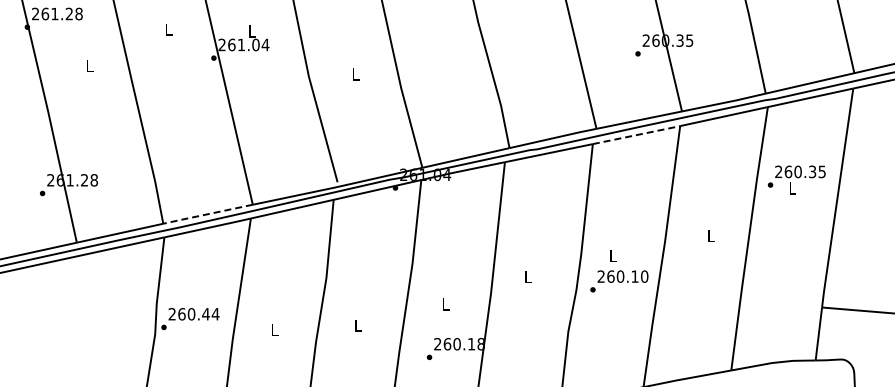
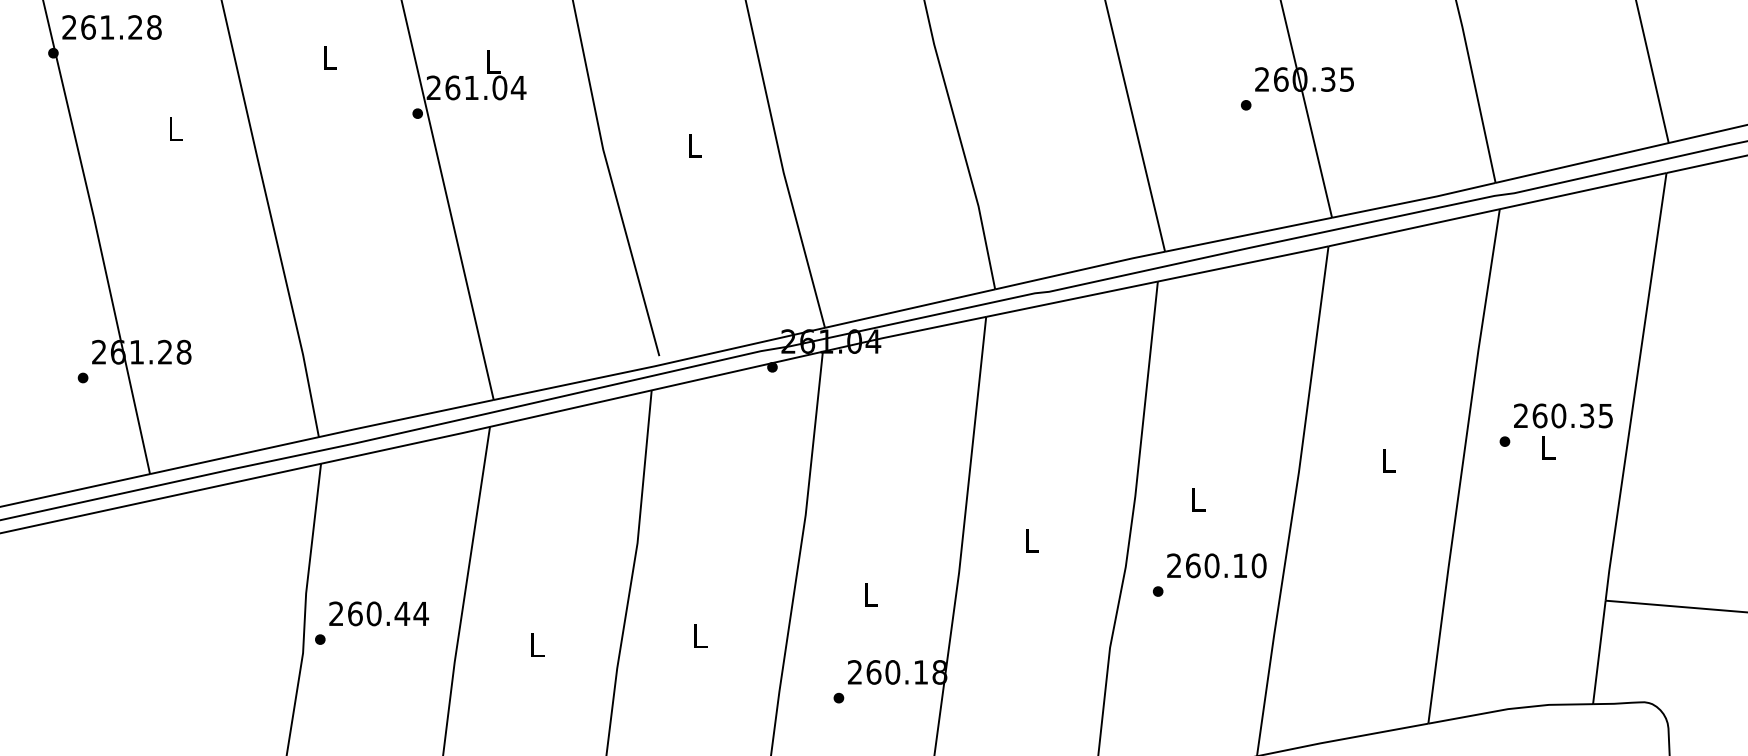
line: (637, 134) -> (1245, 262), dashed -> solid
text: (796, 179) -> (1555, 430), moved
line: (207, 214) -> (405, 419), dashed -> solid
text: (619, 281) -> (1209, 575), moved

